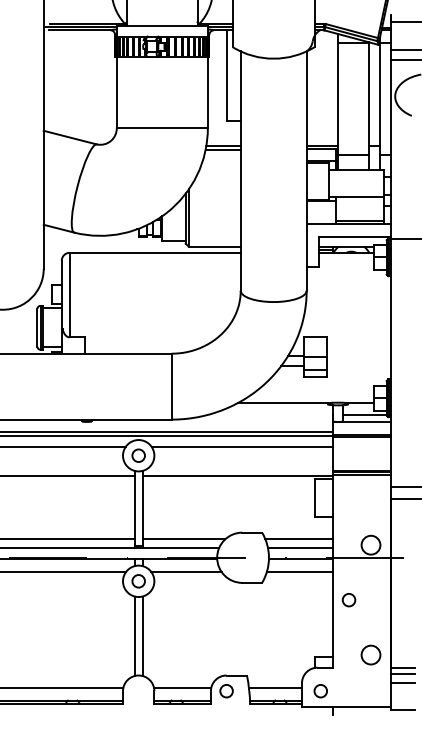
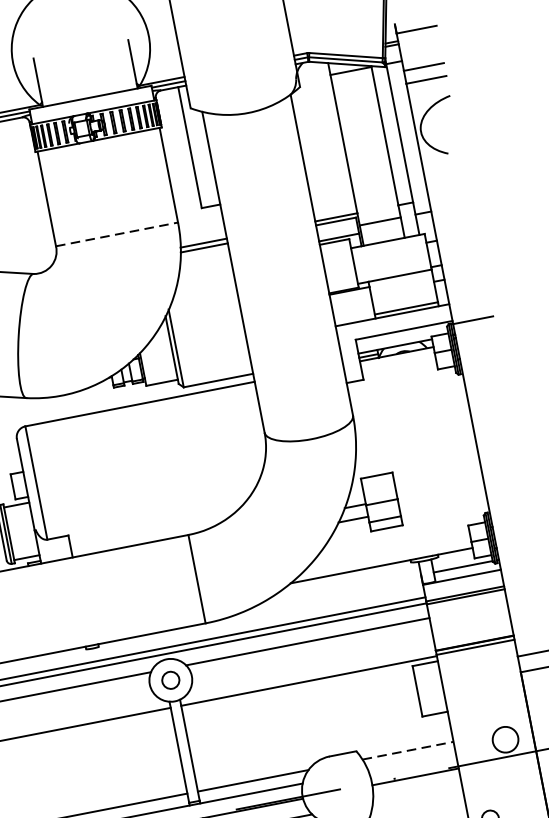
line: (162, 127) -> (117, 234), solid -> dashed
line: (299, 539) -> (408, 750), solid -> dashed
line: (300, 548) -> (411, 762), removed
line: (299, 571) -> (416, 793), removed

